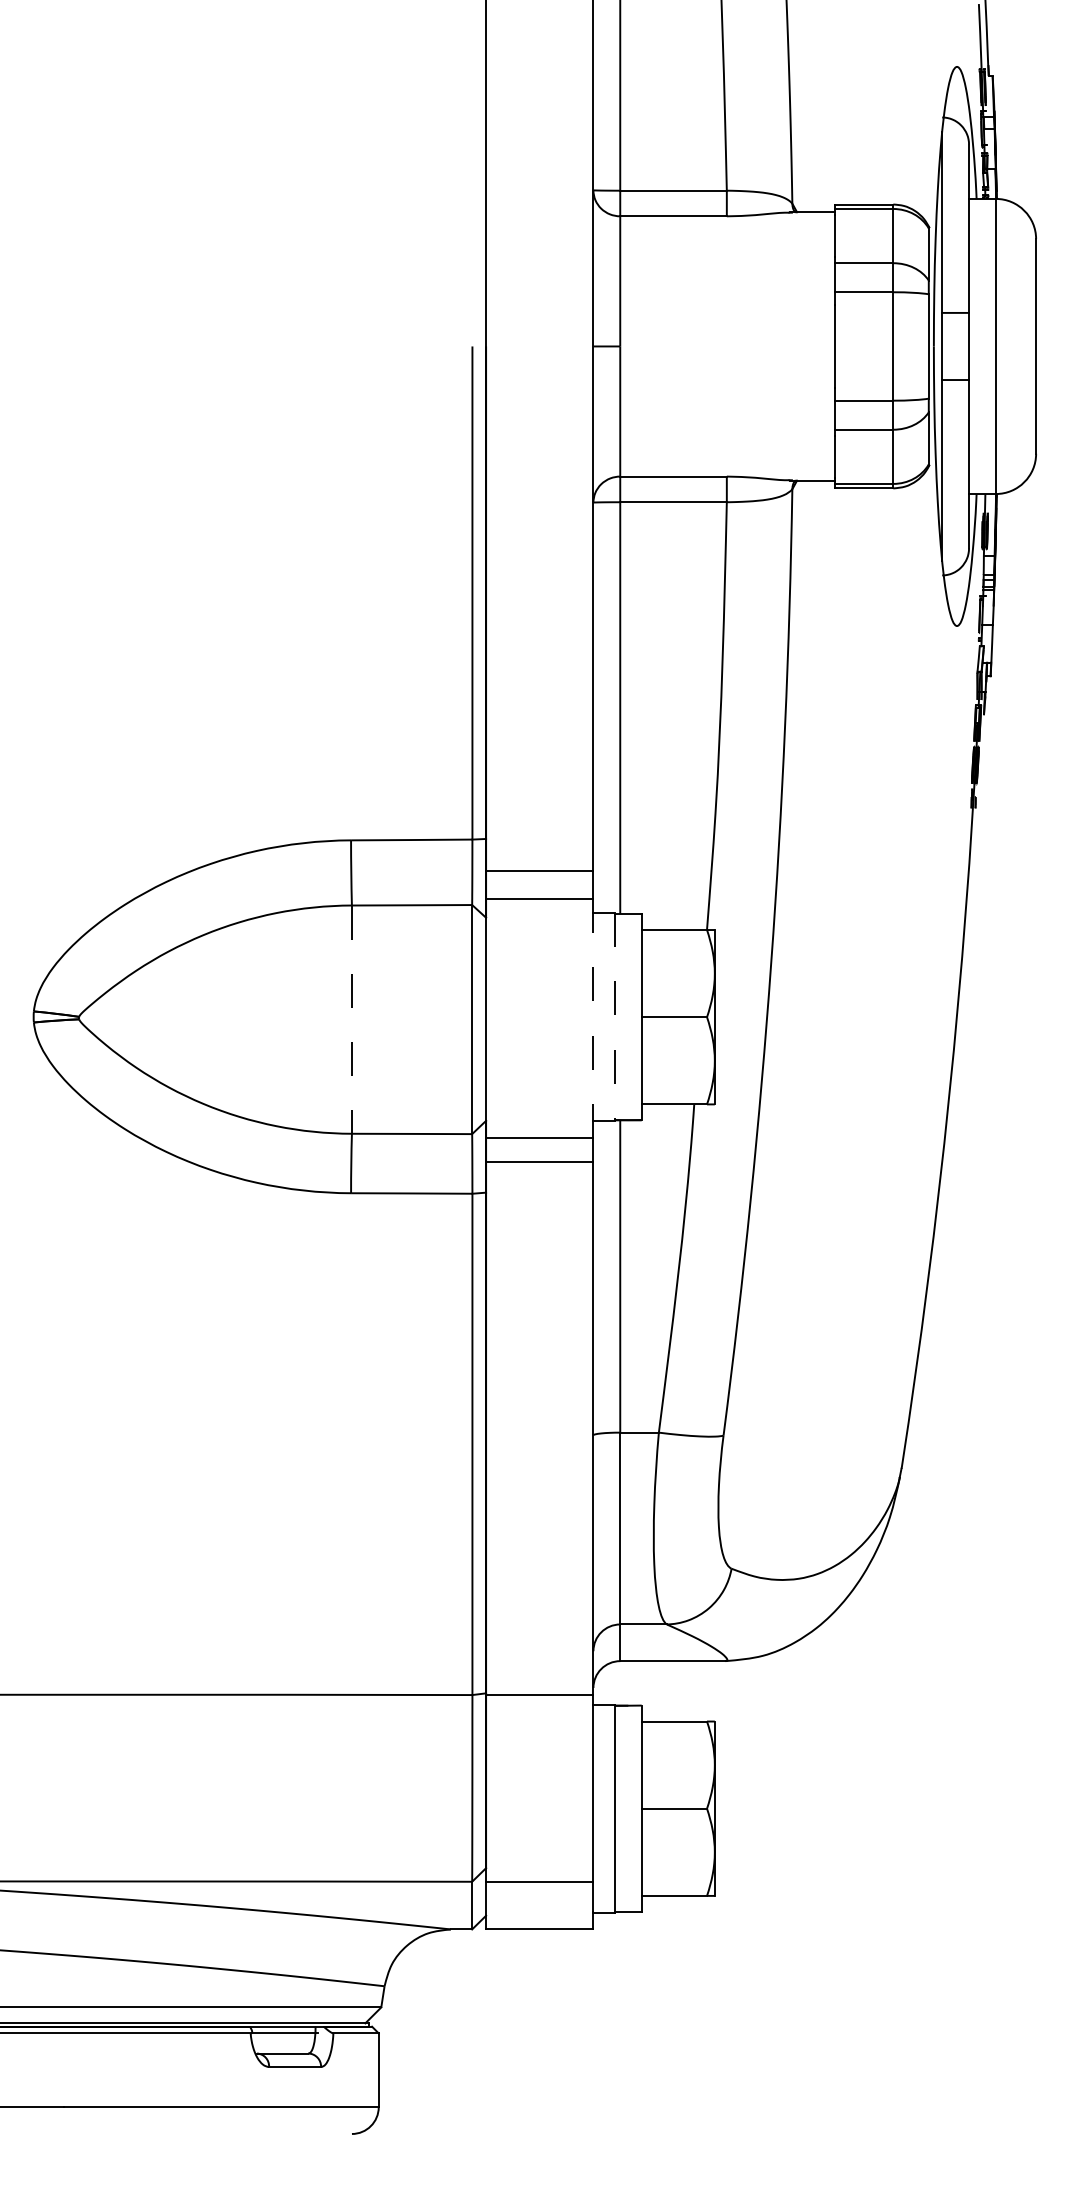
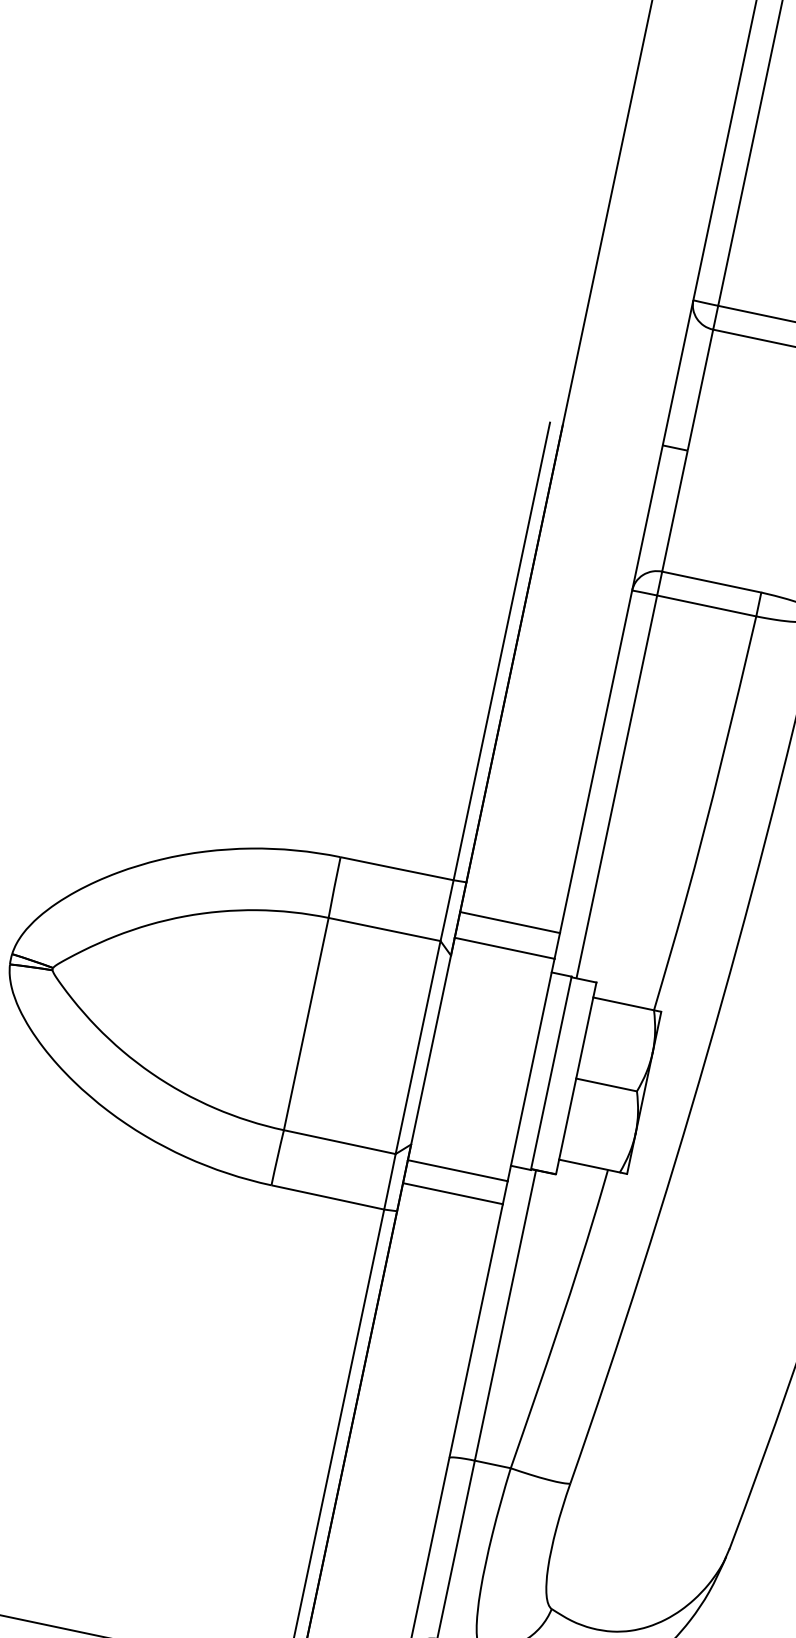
line: (614, 1017) -> (550, 1073), dashed -> solid
line: (593, 1018) -> (531, 1070), dashed -> solid
line: (351, 1020) -> (305, 1024), dashed -> solid

